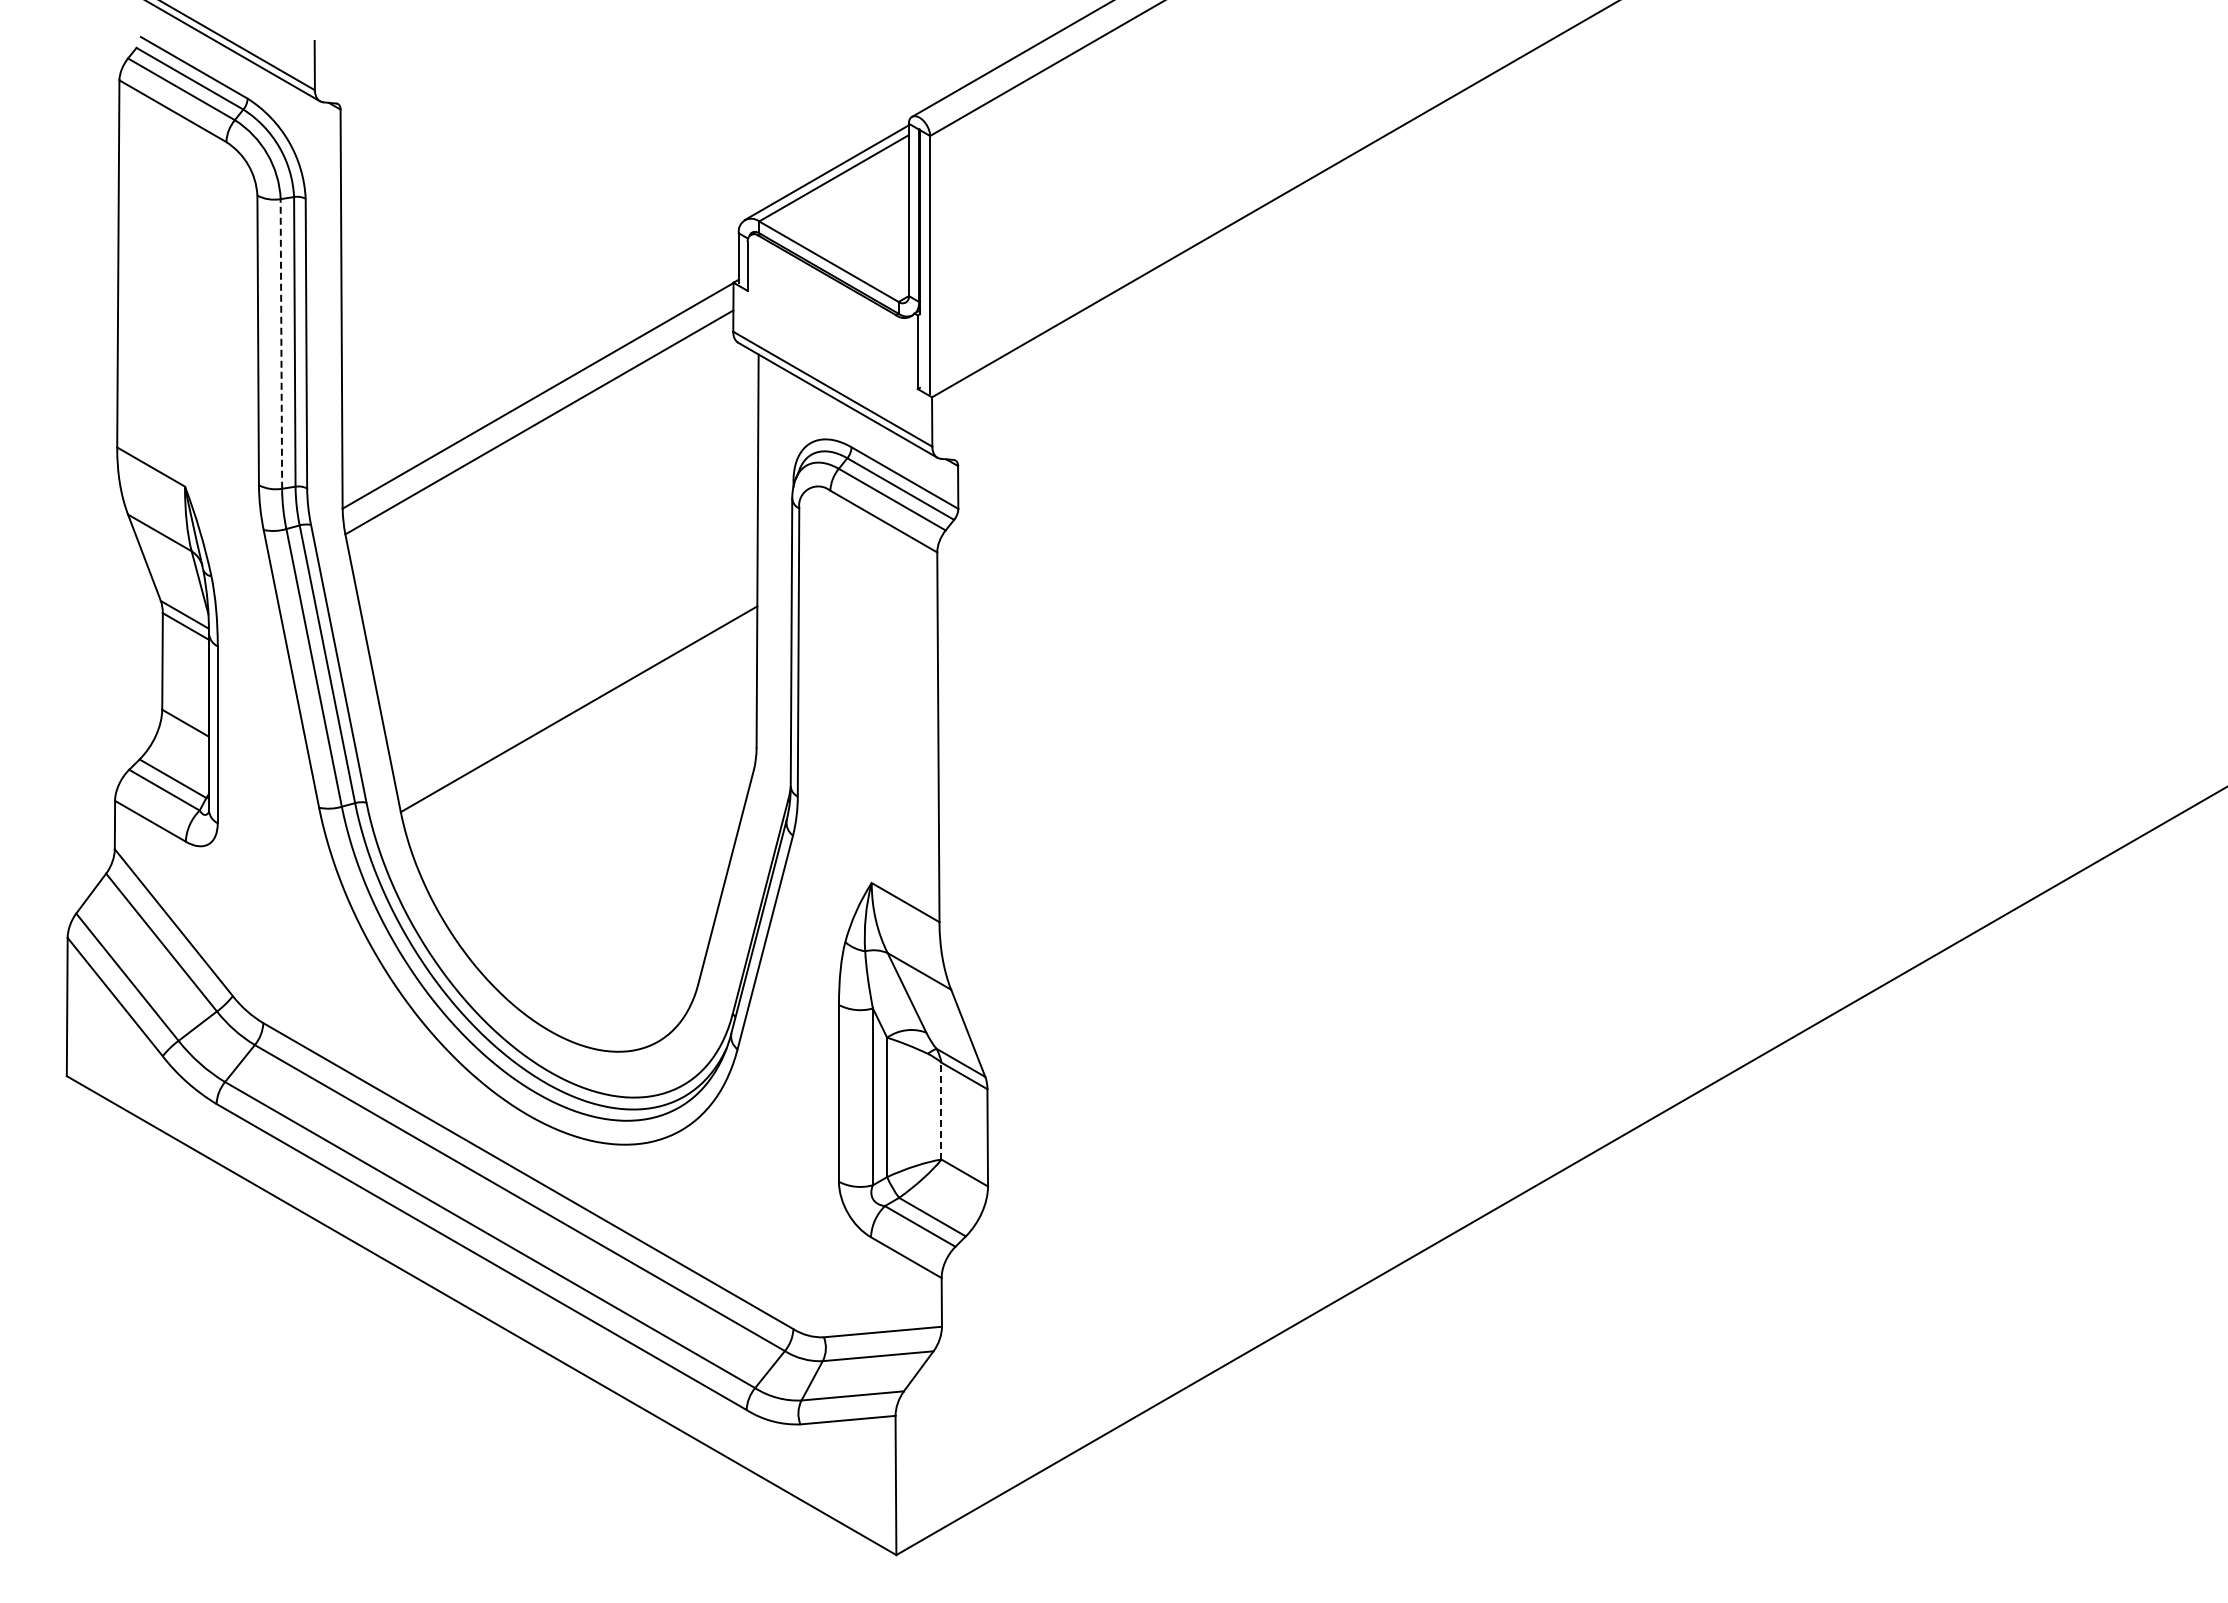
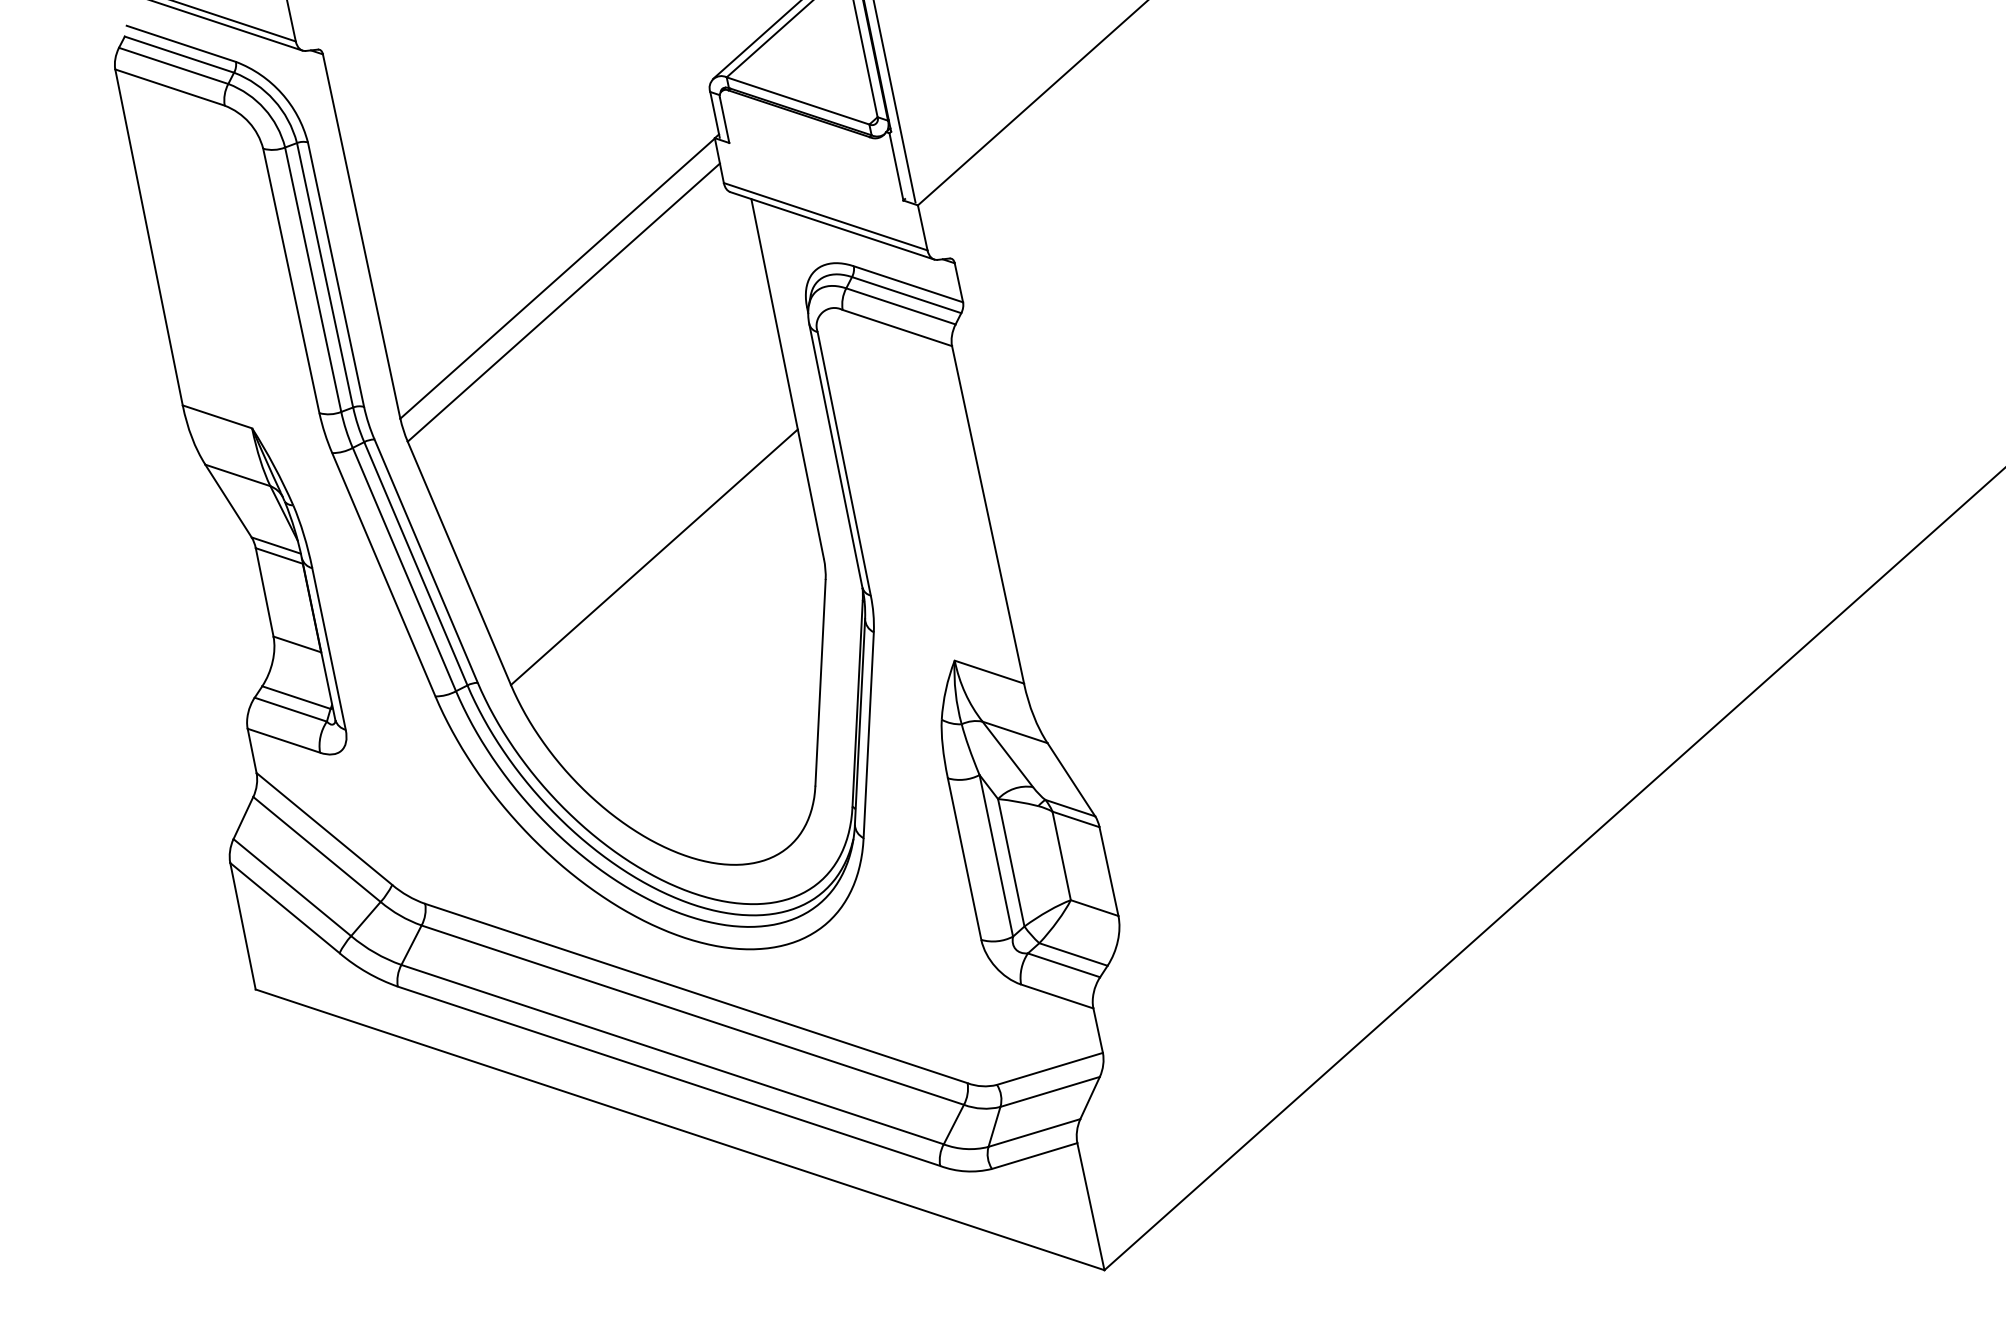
line: (281, 343) -> (313, 279), dashed -> solid
line: (941, 1110) -> (1061, 855), dashed -> solid

